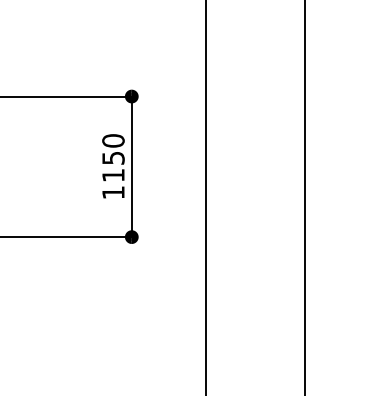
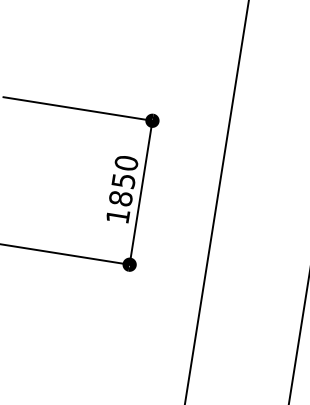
text: (113, 175) -> (120, 198), 1150 -> 1850

